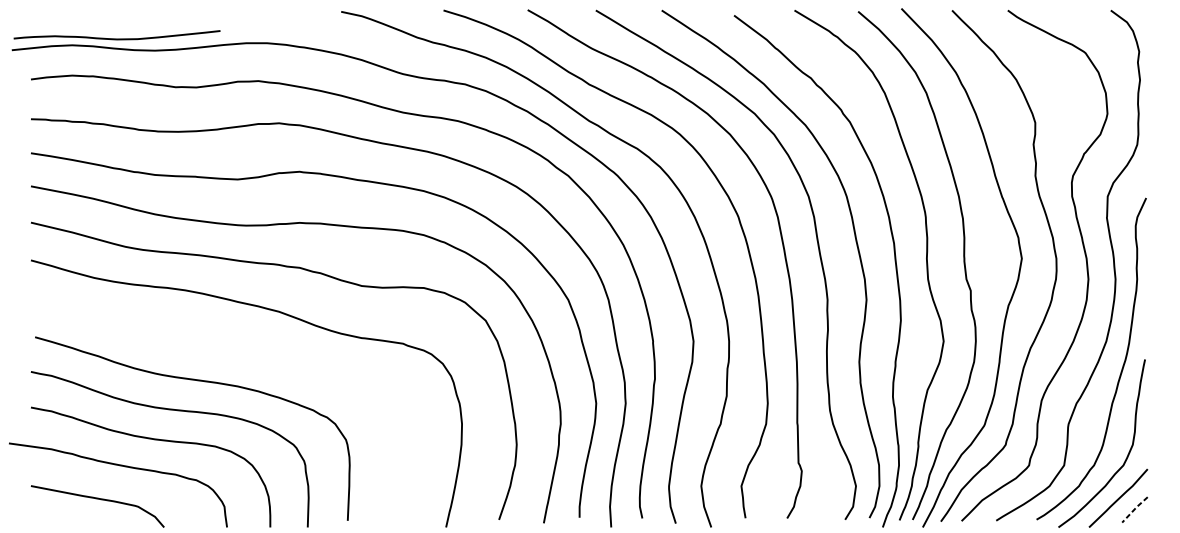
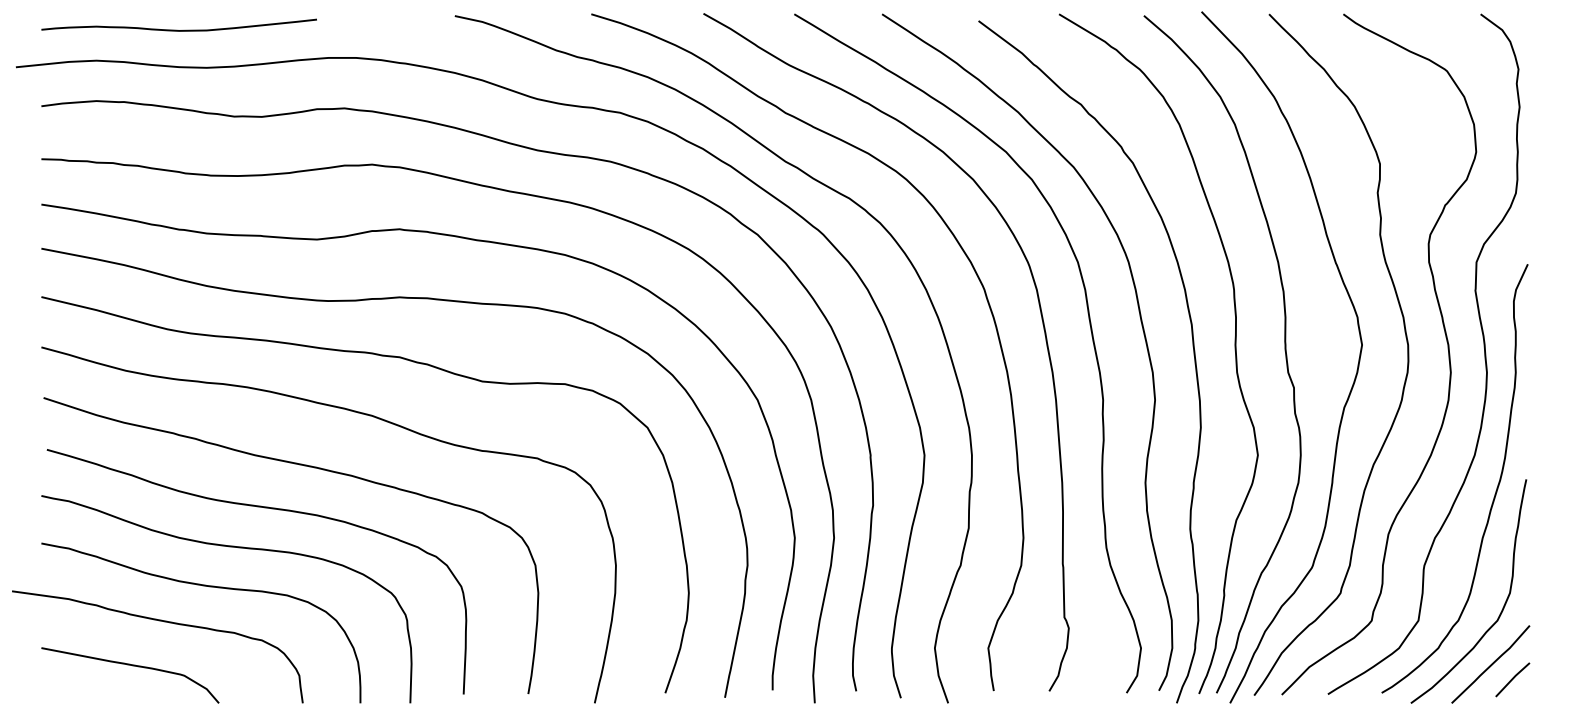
curve: (115, 38) -> (177, 29), moved
curve: (232, 350) -> (309, 467), added
line: (1134, 508) -> (1512, 678), dashed -> solid

